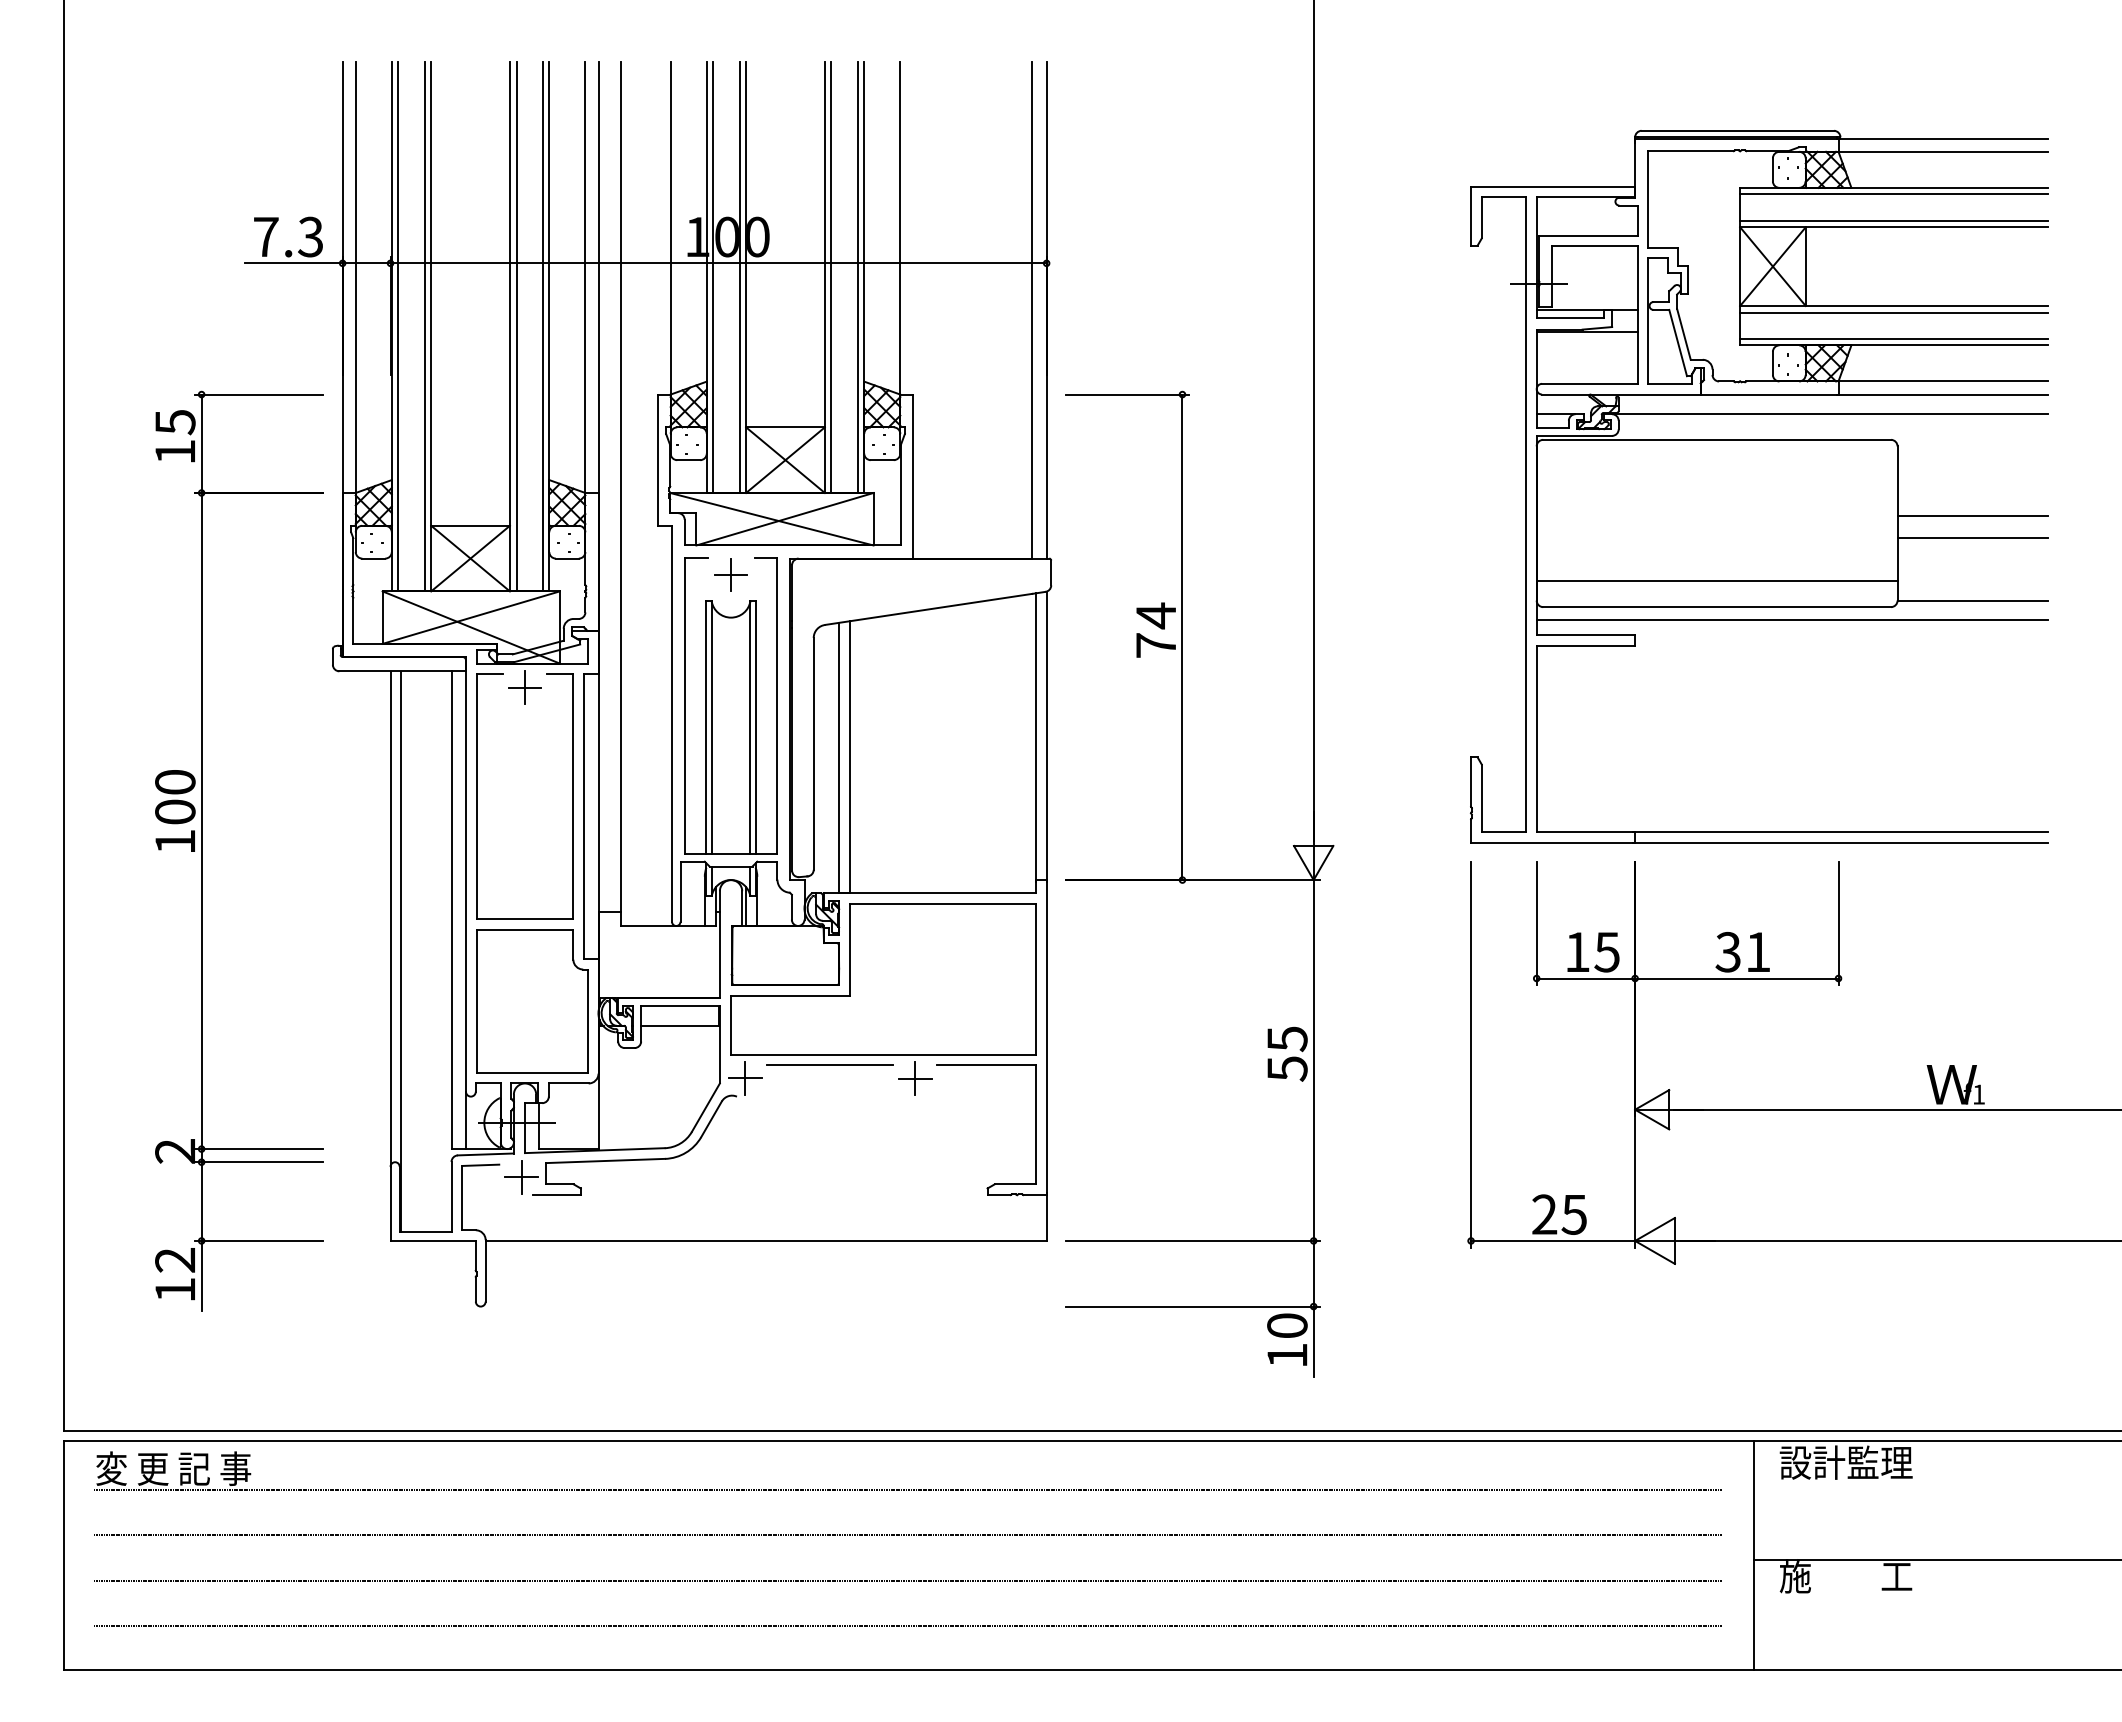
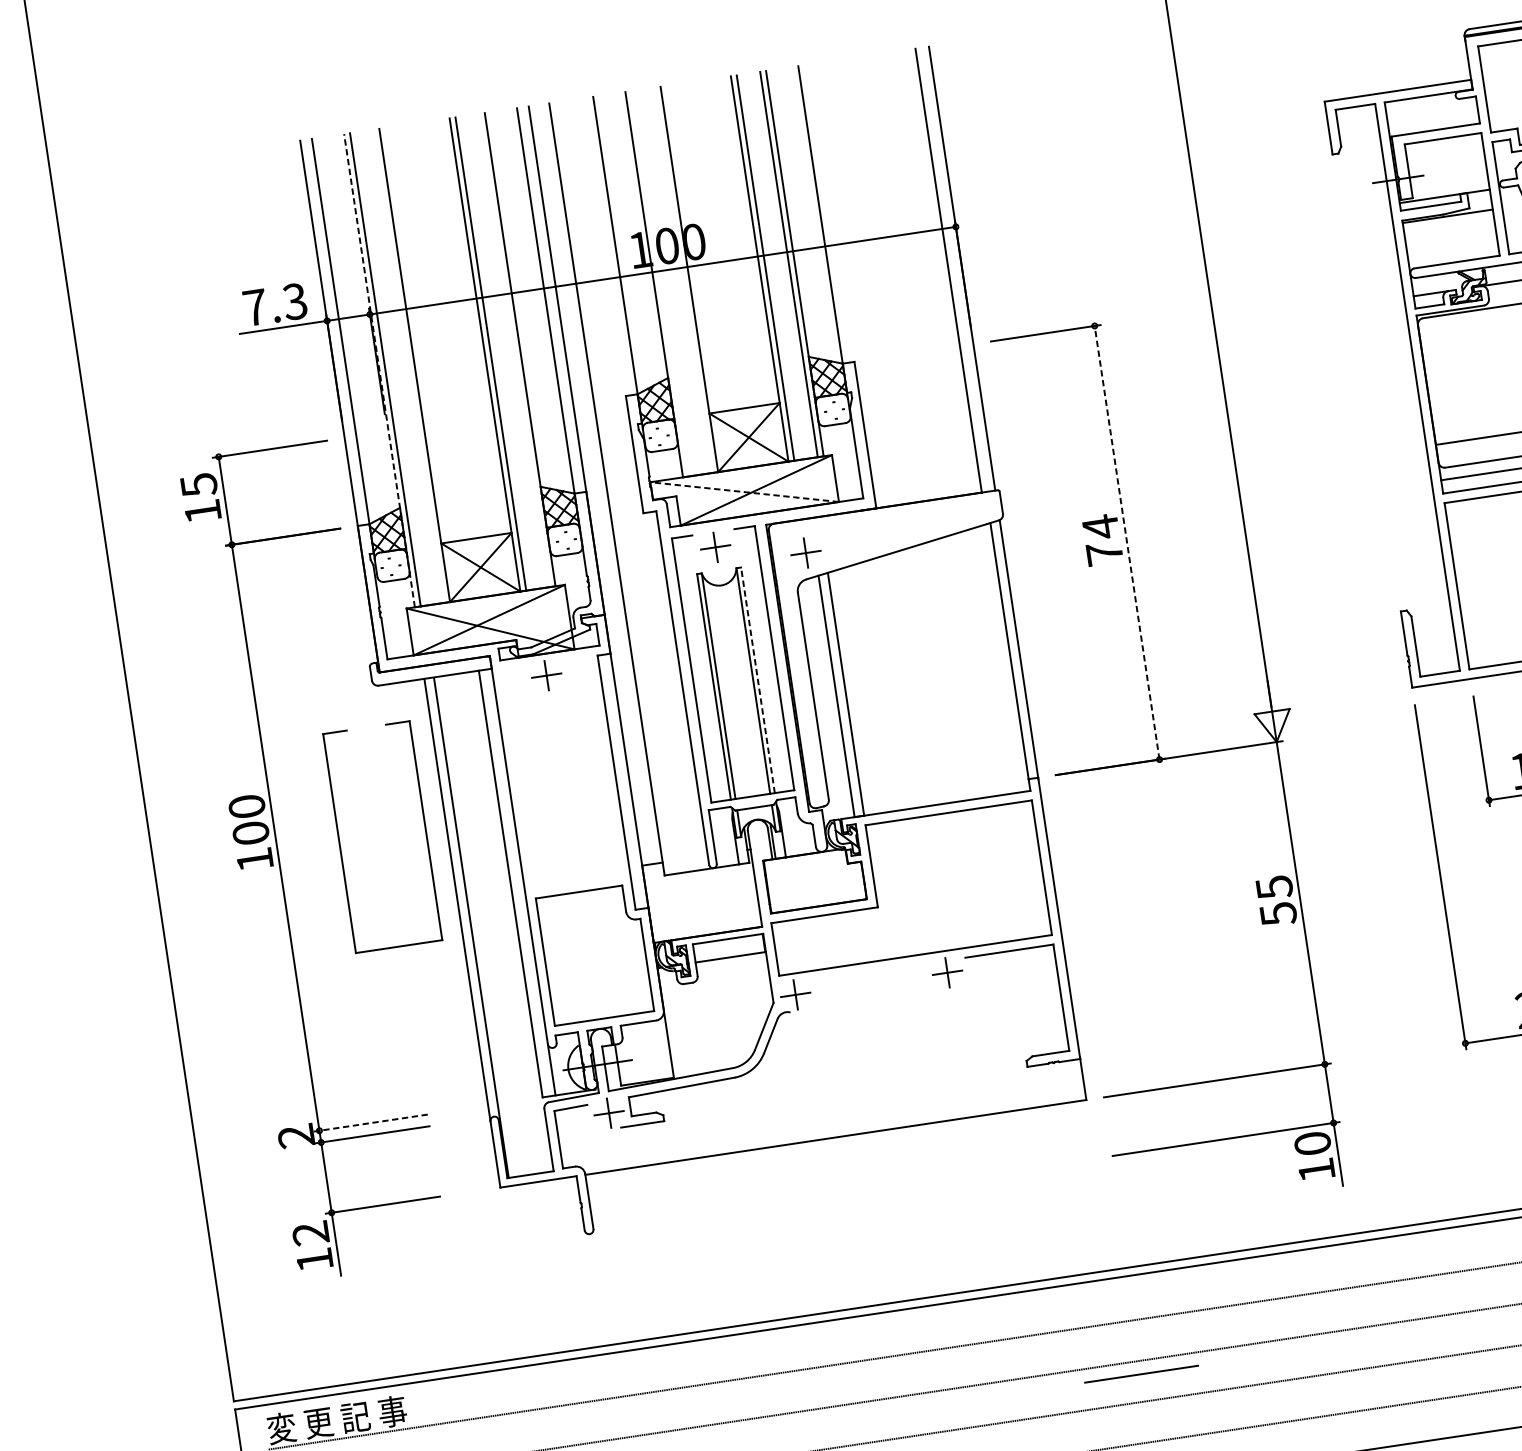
line: (713, 276) -> (660, 283), removed
line: (739, 276) -> (683, 279), removed
line: (391, 326) -> (379, 370), solid -> dashed
line: (424, 326) -> (408, 366), removed
line: (542, 326) -> (514, 350), removed
line: (771, 519) -> (744, 492), solid -> dashed
part: (828, 595) -> (805, 552), added
line: (1182, 637) -> (1127, 542), solid -> dashed
line: (755, 727) -> (757, 680), solid -> dashed
part: (477, 796) -> (340, 843), moved
line: (829, 1064) -> (1140, 1373), moved
line: (259, 1149) -> (371, 1123), solid -> dashed

